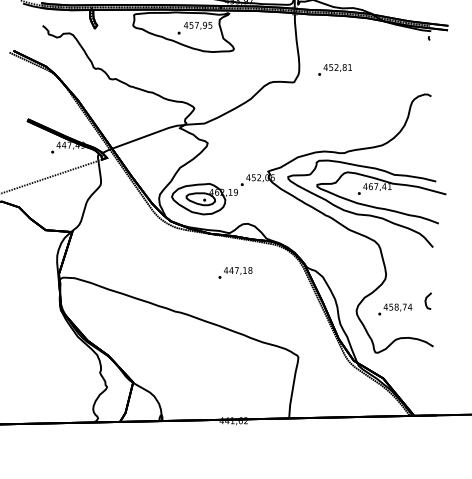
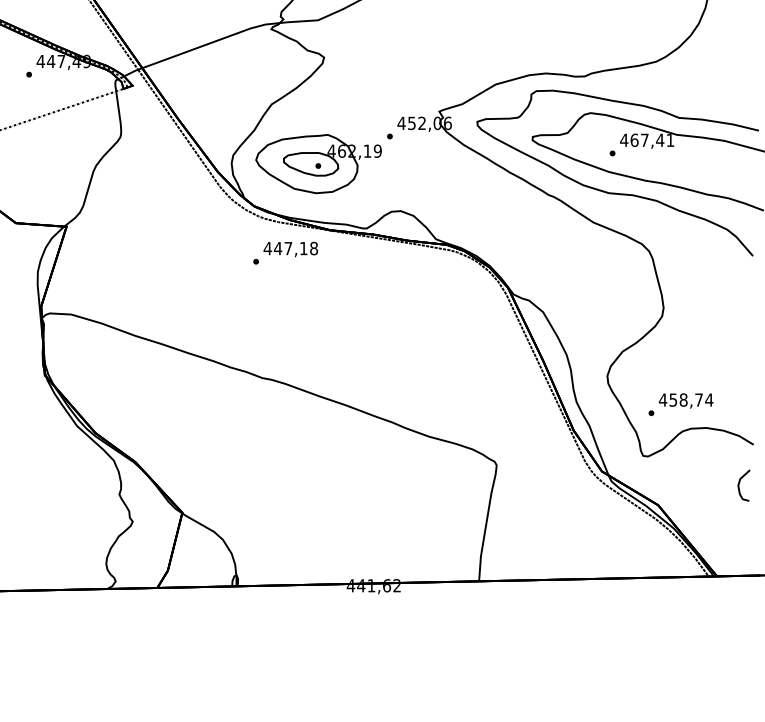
text: (235, 272) -> (285, 252), moved
curve: (426, 300) -> (740, 484), moved
text: (395, 309) -> (681, 404), moved

